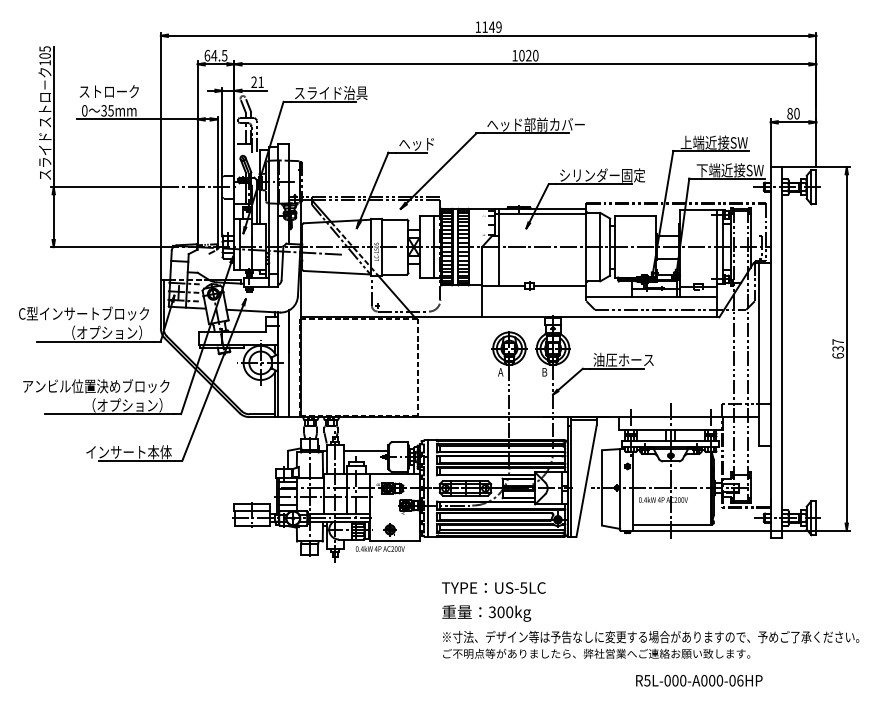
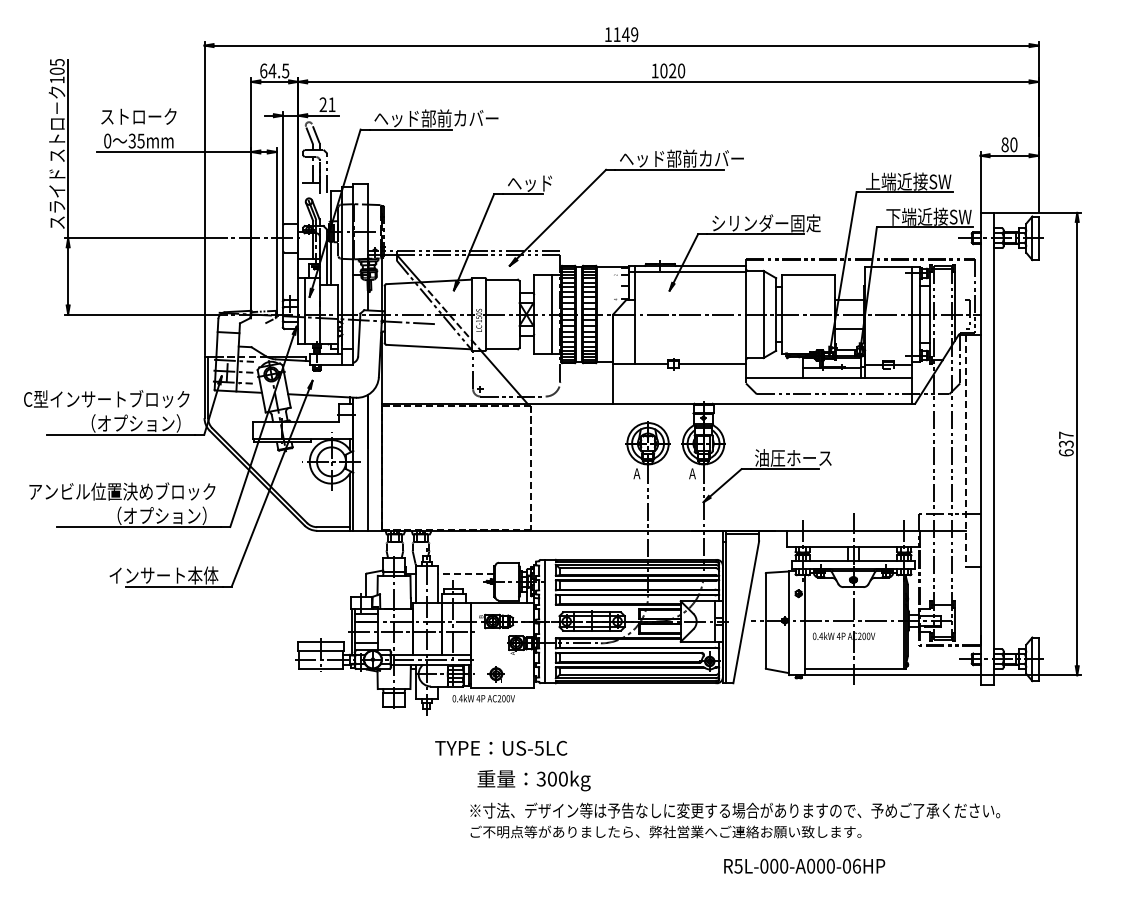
text: (343, 93) -> (436, 118), スライド治具 -> ヘッド部前カバー
line: (759, 354) -> (966, 451), solid -> dashed
text: (544, 372) -> (692, 473), B -> A
line: (365, 450) -> (465, 573), solid -> dashed
text: (494, 587) -> (501, 747), moved
text: (486, 613) -> (533, 780), moved
text: (651, 644) -> (735, 820), moved
text: (699, 680) -> (804, 865), moved

